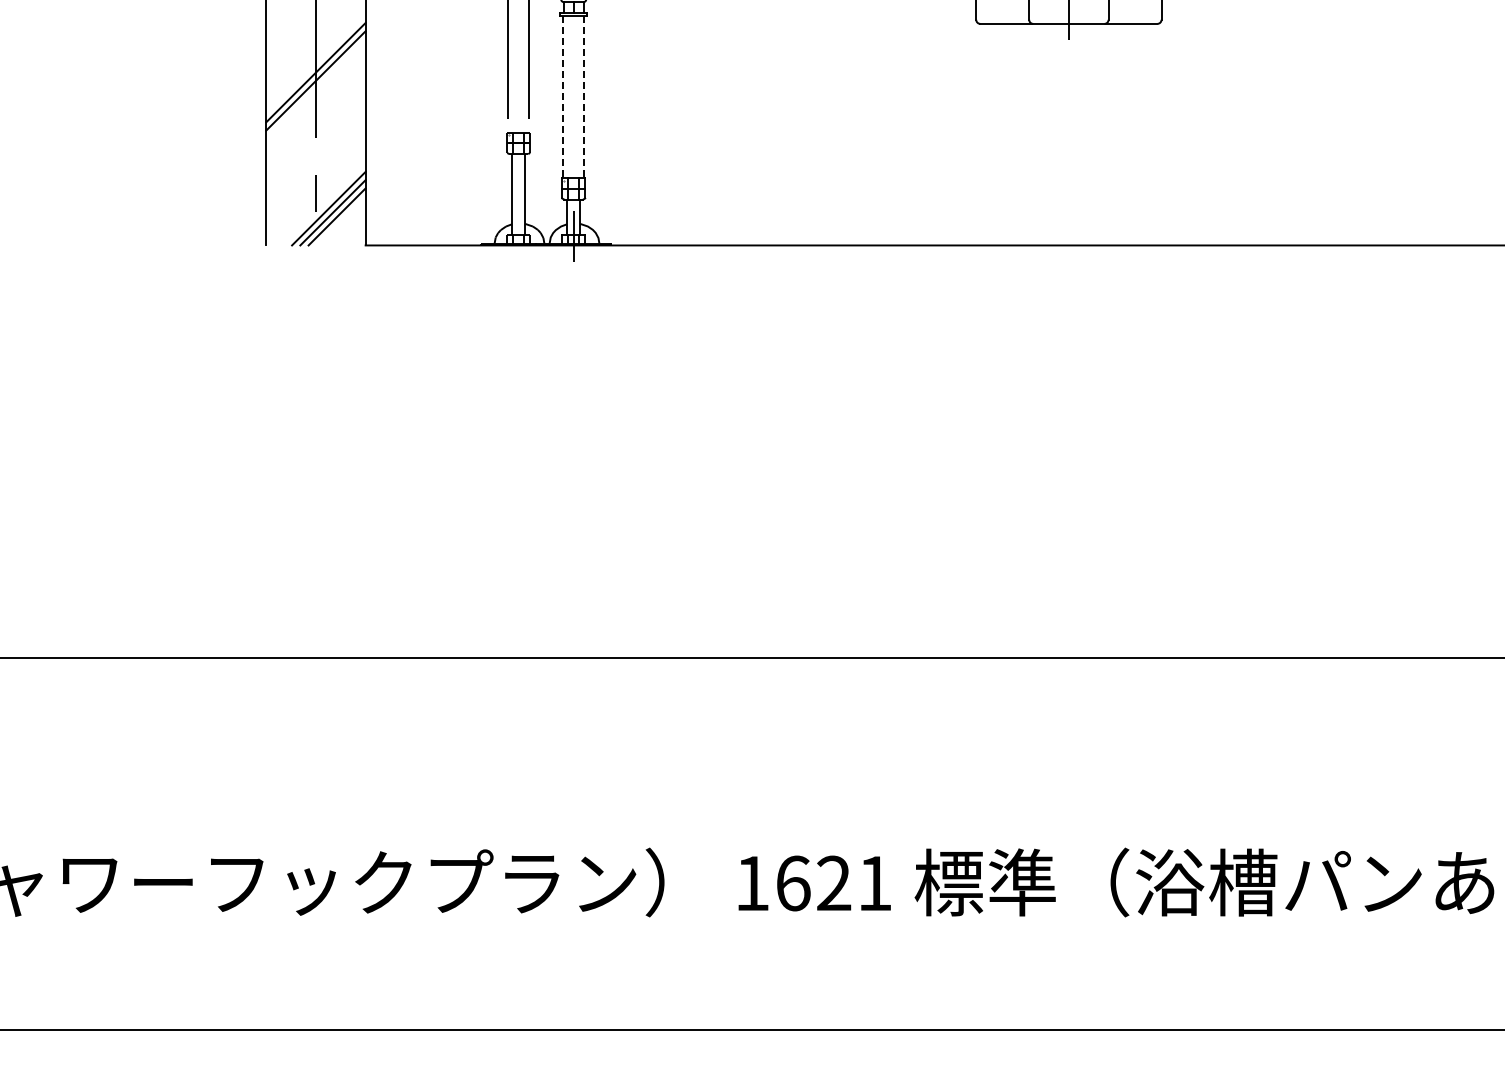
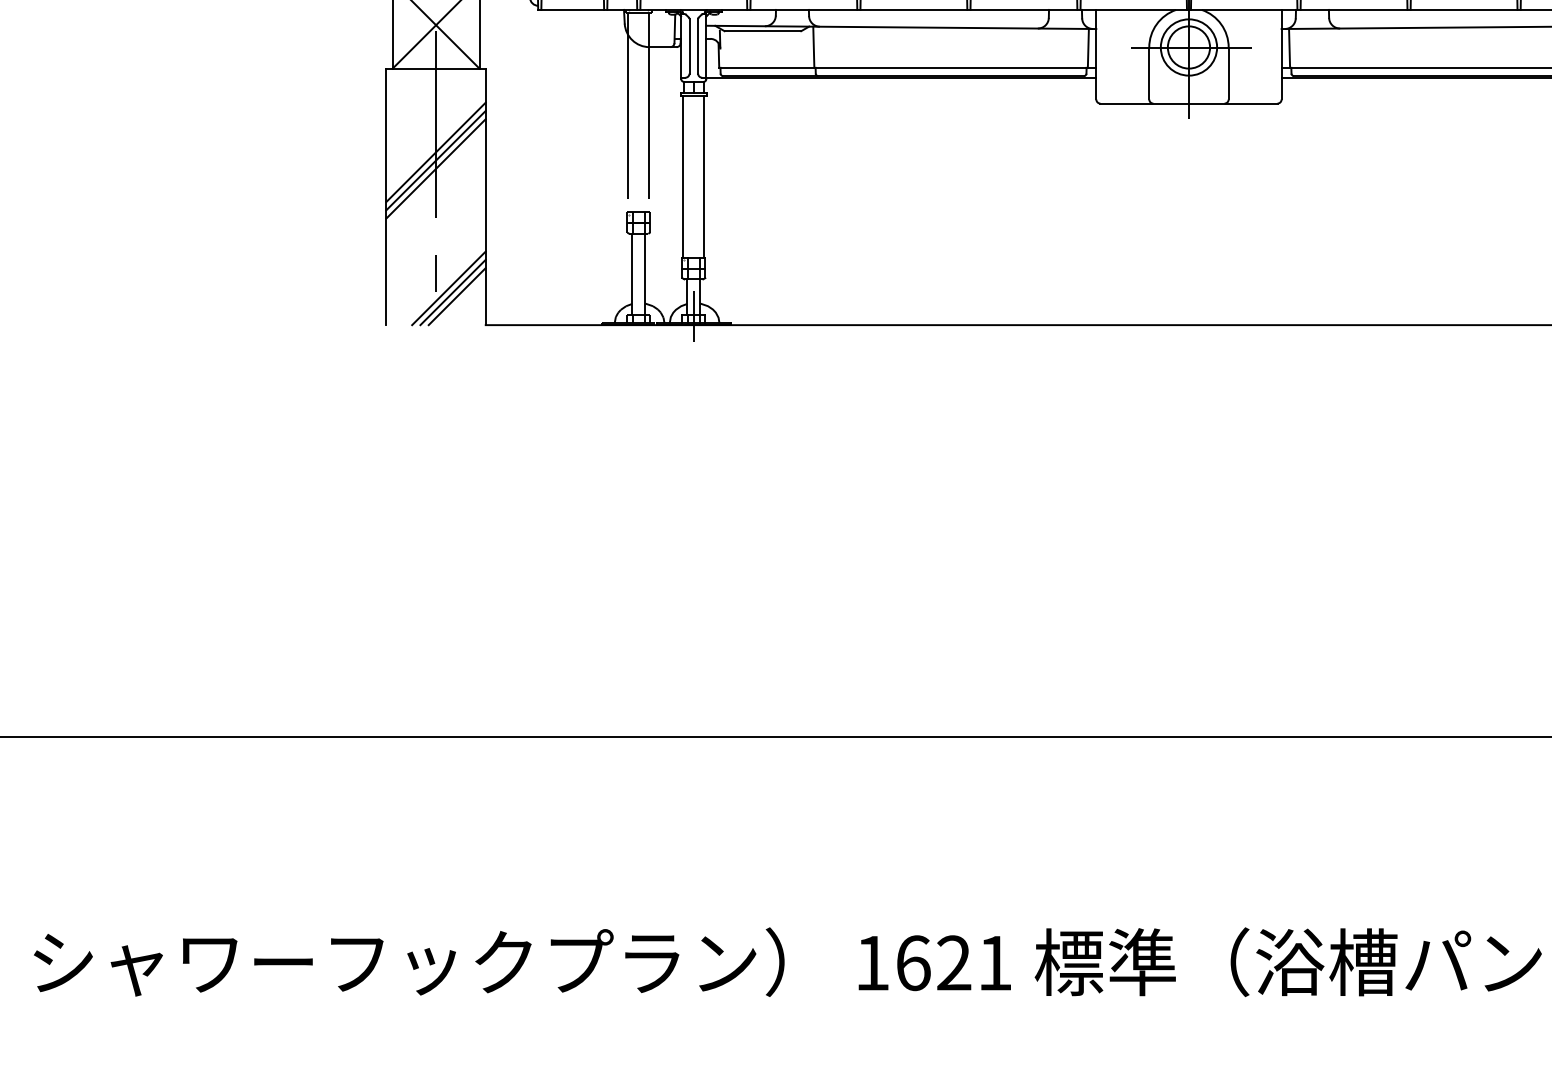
line: (315, 88) -> (435, 168), added
line: (563, 97) -> (683, 177), dashed -> solid
line: (584, 97) -> (704, 177), dashed -> solid

